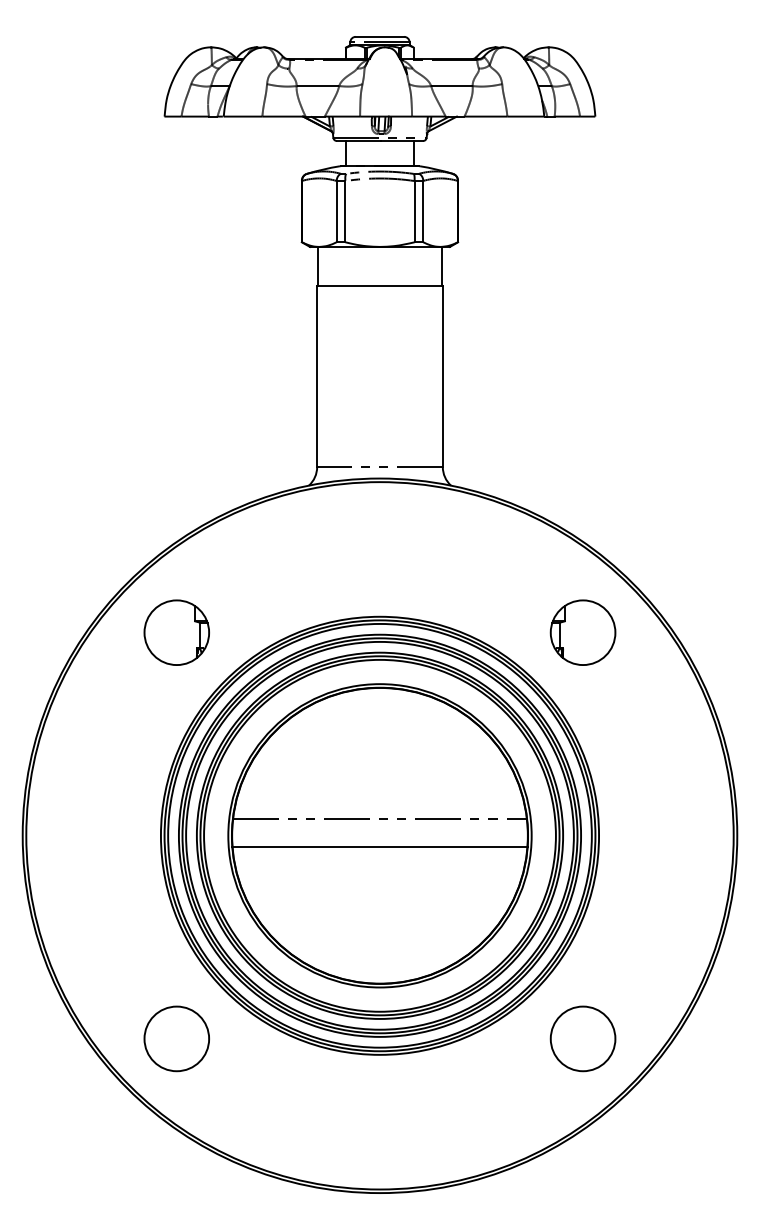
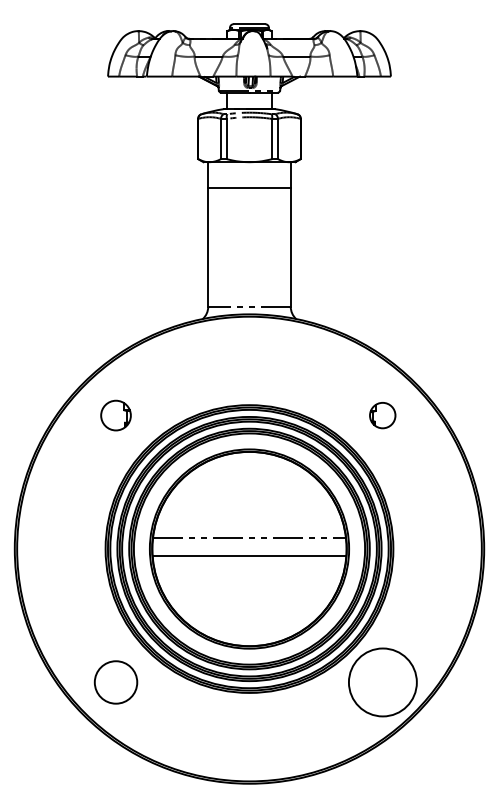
part: (176, 632) -> (115, 415), size x0.7
part: (582, 632) -> (382, 415), size x0.6
circle: (582, 1038) -> (382, 682), size x1.6

